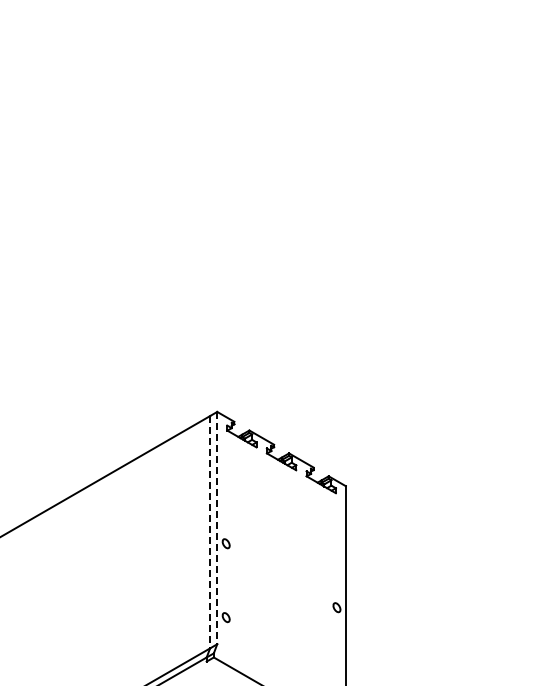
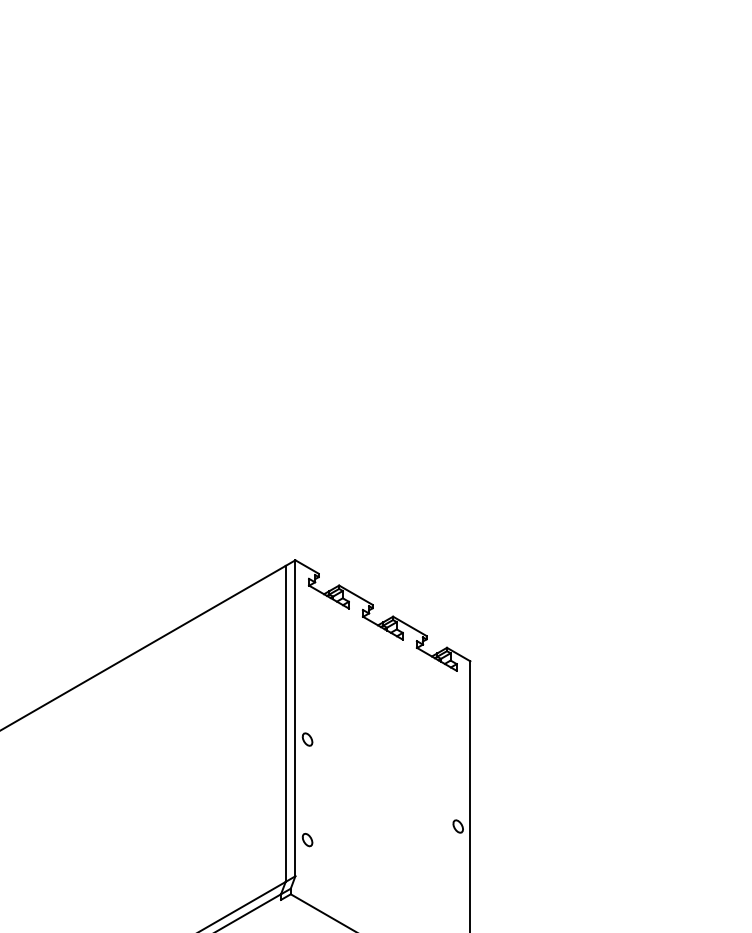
line: (217, 528) -> (295, 718), dashed -> solid
line: (210, 532) -> (286, 724), dashed -> solid

